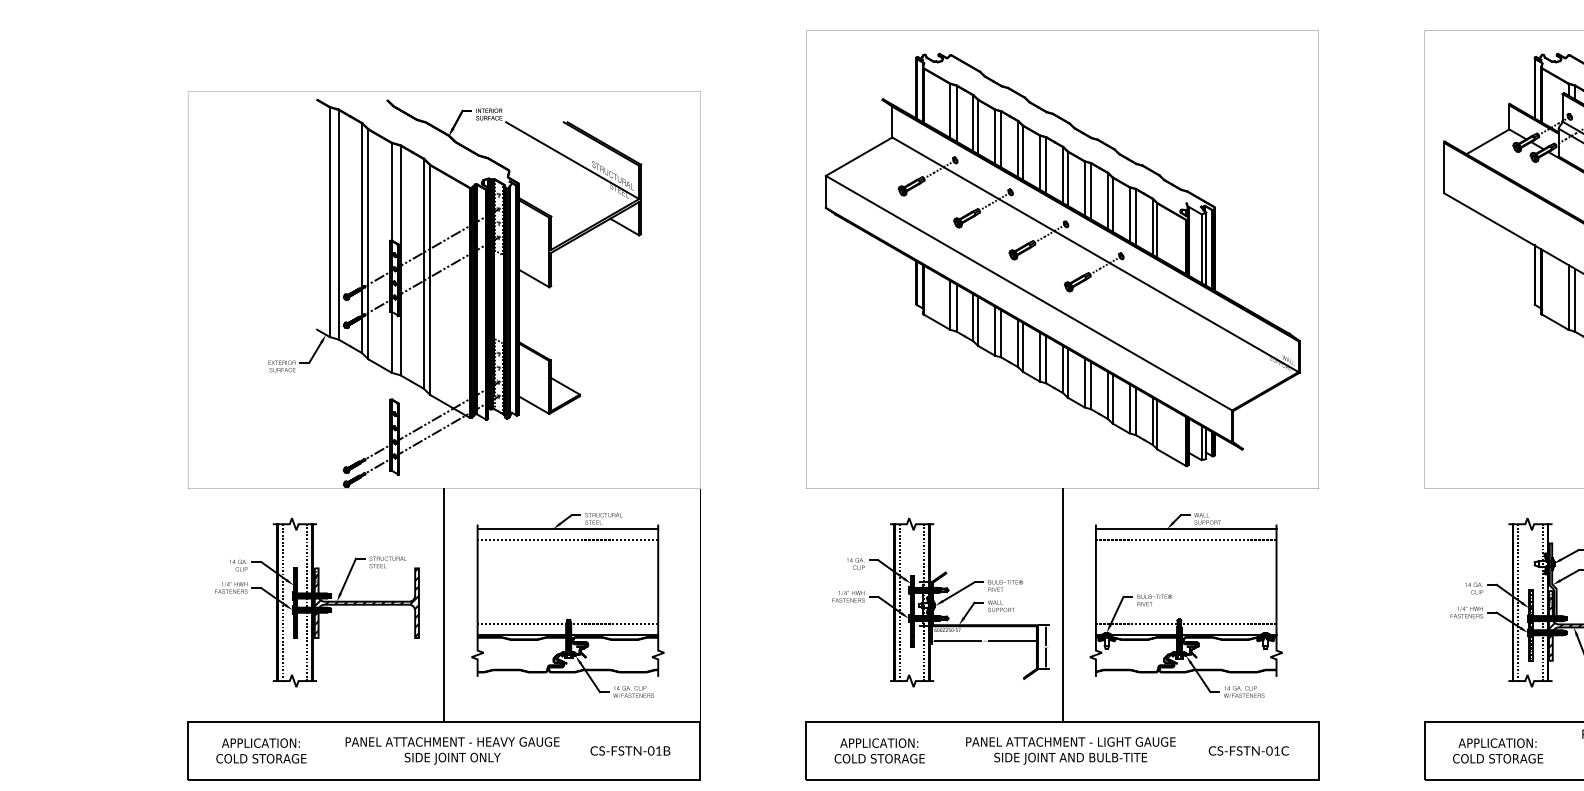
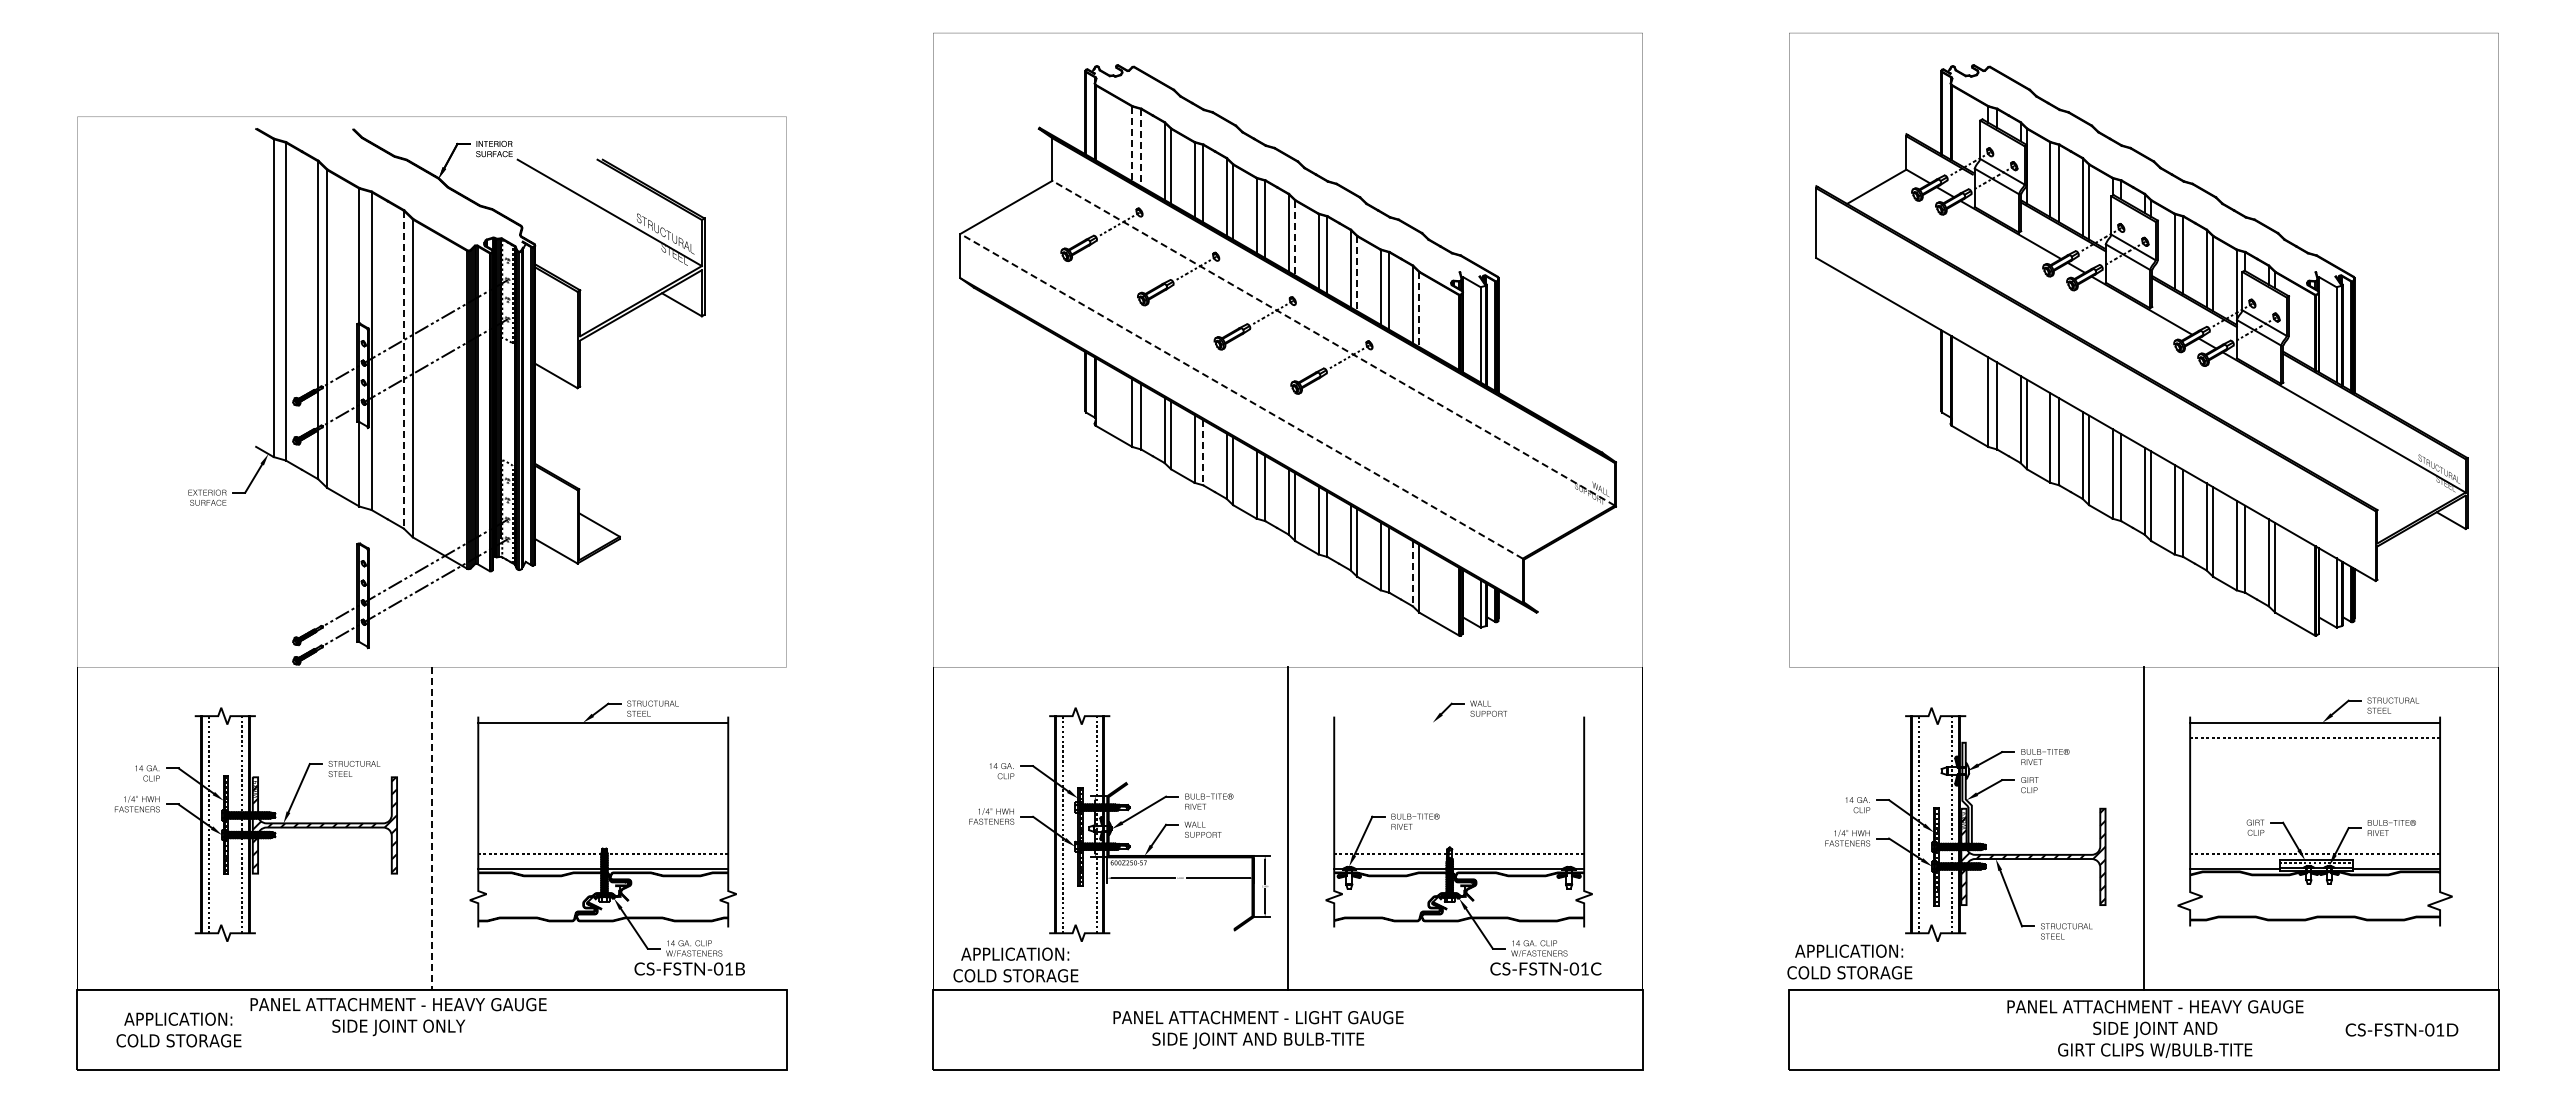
line: (950, 111) -> (1132, 144), solid -> dashed
line: (956, 113) -> (1141, 147), solid -> dashed
line: (1067, 179) -> (1295, 238), solid -> dashed
line: (1112, 205) -> (1357, 274), solid -> dashed
line: (1157, 231) -> (1419, 310), solid -> dashed
line: (1095, 255) -> (1333, 343), solid -> dashed
line: (423, 273) -> (403, 369), solid -> dashed
line: (1028, 293) -> (1241, 396), solid -> dashed
line: (1001, 333) -> (1203, 452), solid -> dashed
line: (1152, 421) -> (1412, 573), solid -> dashed
line: (1186, 528) -> (1459, 722), removed
line: (568, 539) -> (603, 737), removed
line: (1186, 539) -> (1459, 737), removed
line: (444, 606) -> (432, 829), solid -> dashed
text: (630, 750) -> (689, 968), moved
text: (879, 750) -> (1015, 964), moved
text: (1248, 750) -> (1545, 968), moved
text: (1497, 750) -> (1849, 961), moved
text: (452, 751) -> (398, 1017), moved
text: (1070, 751) -> (1258, 1030), moved

